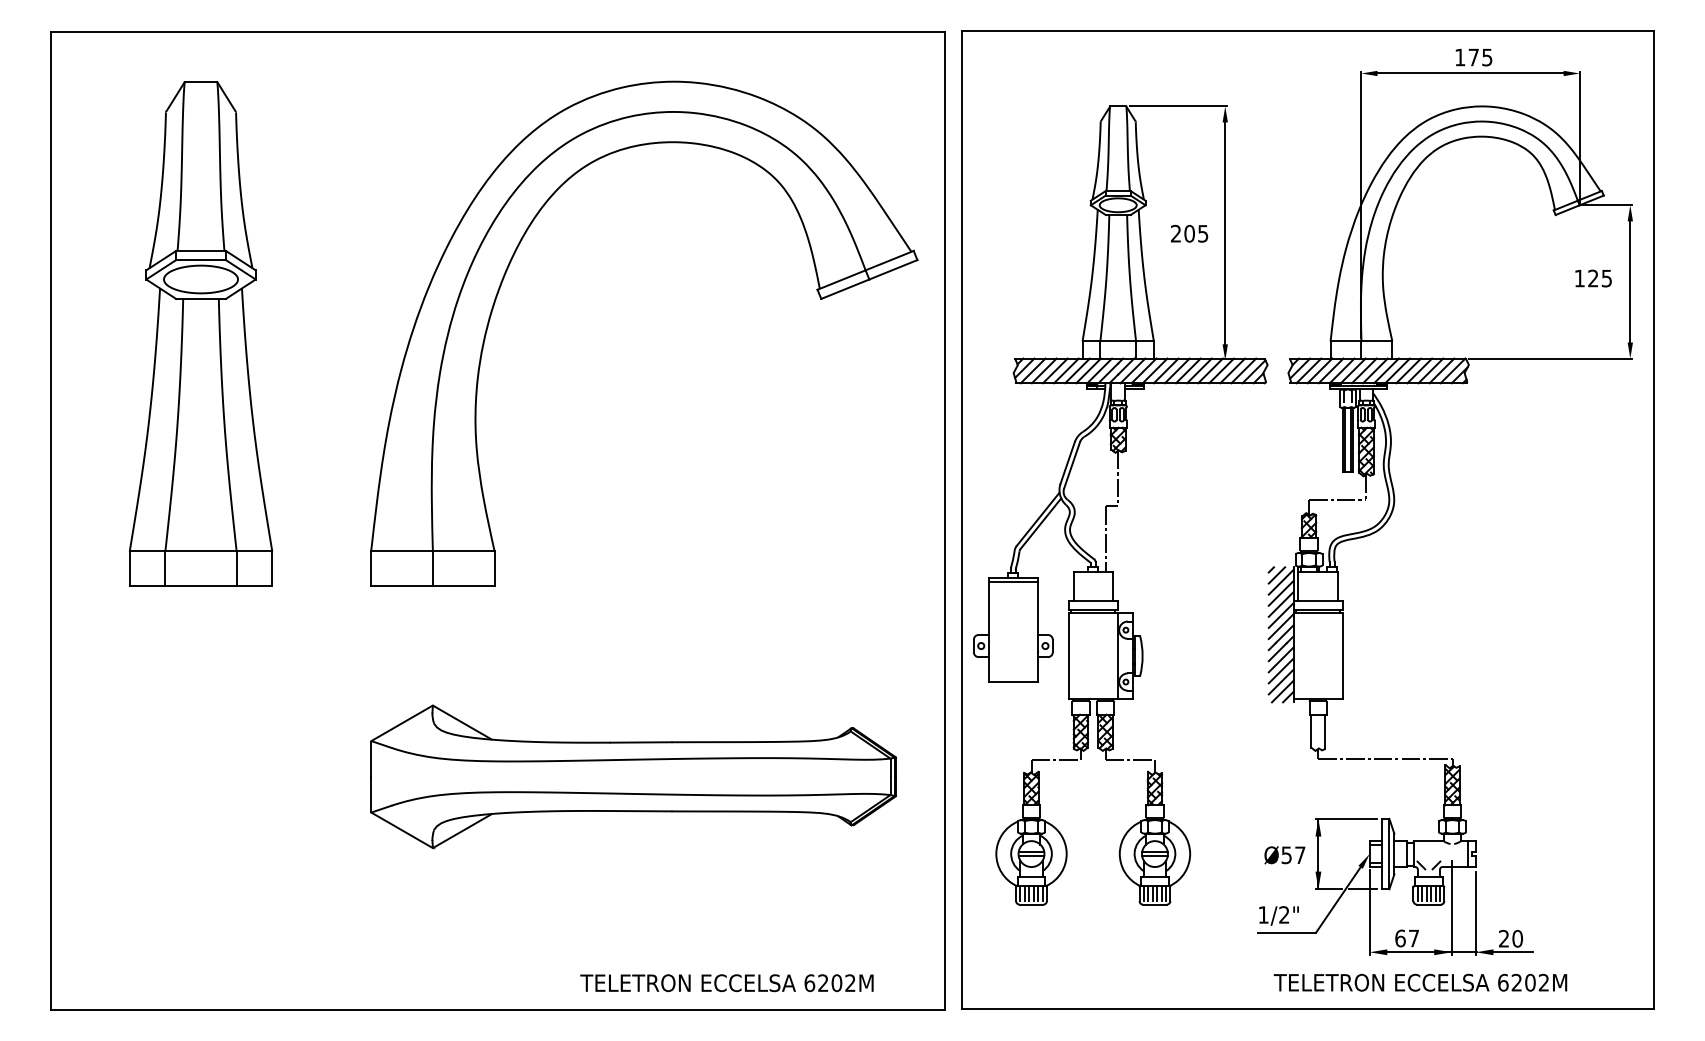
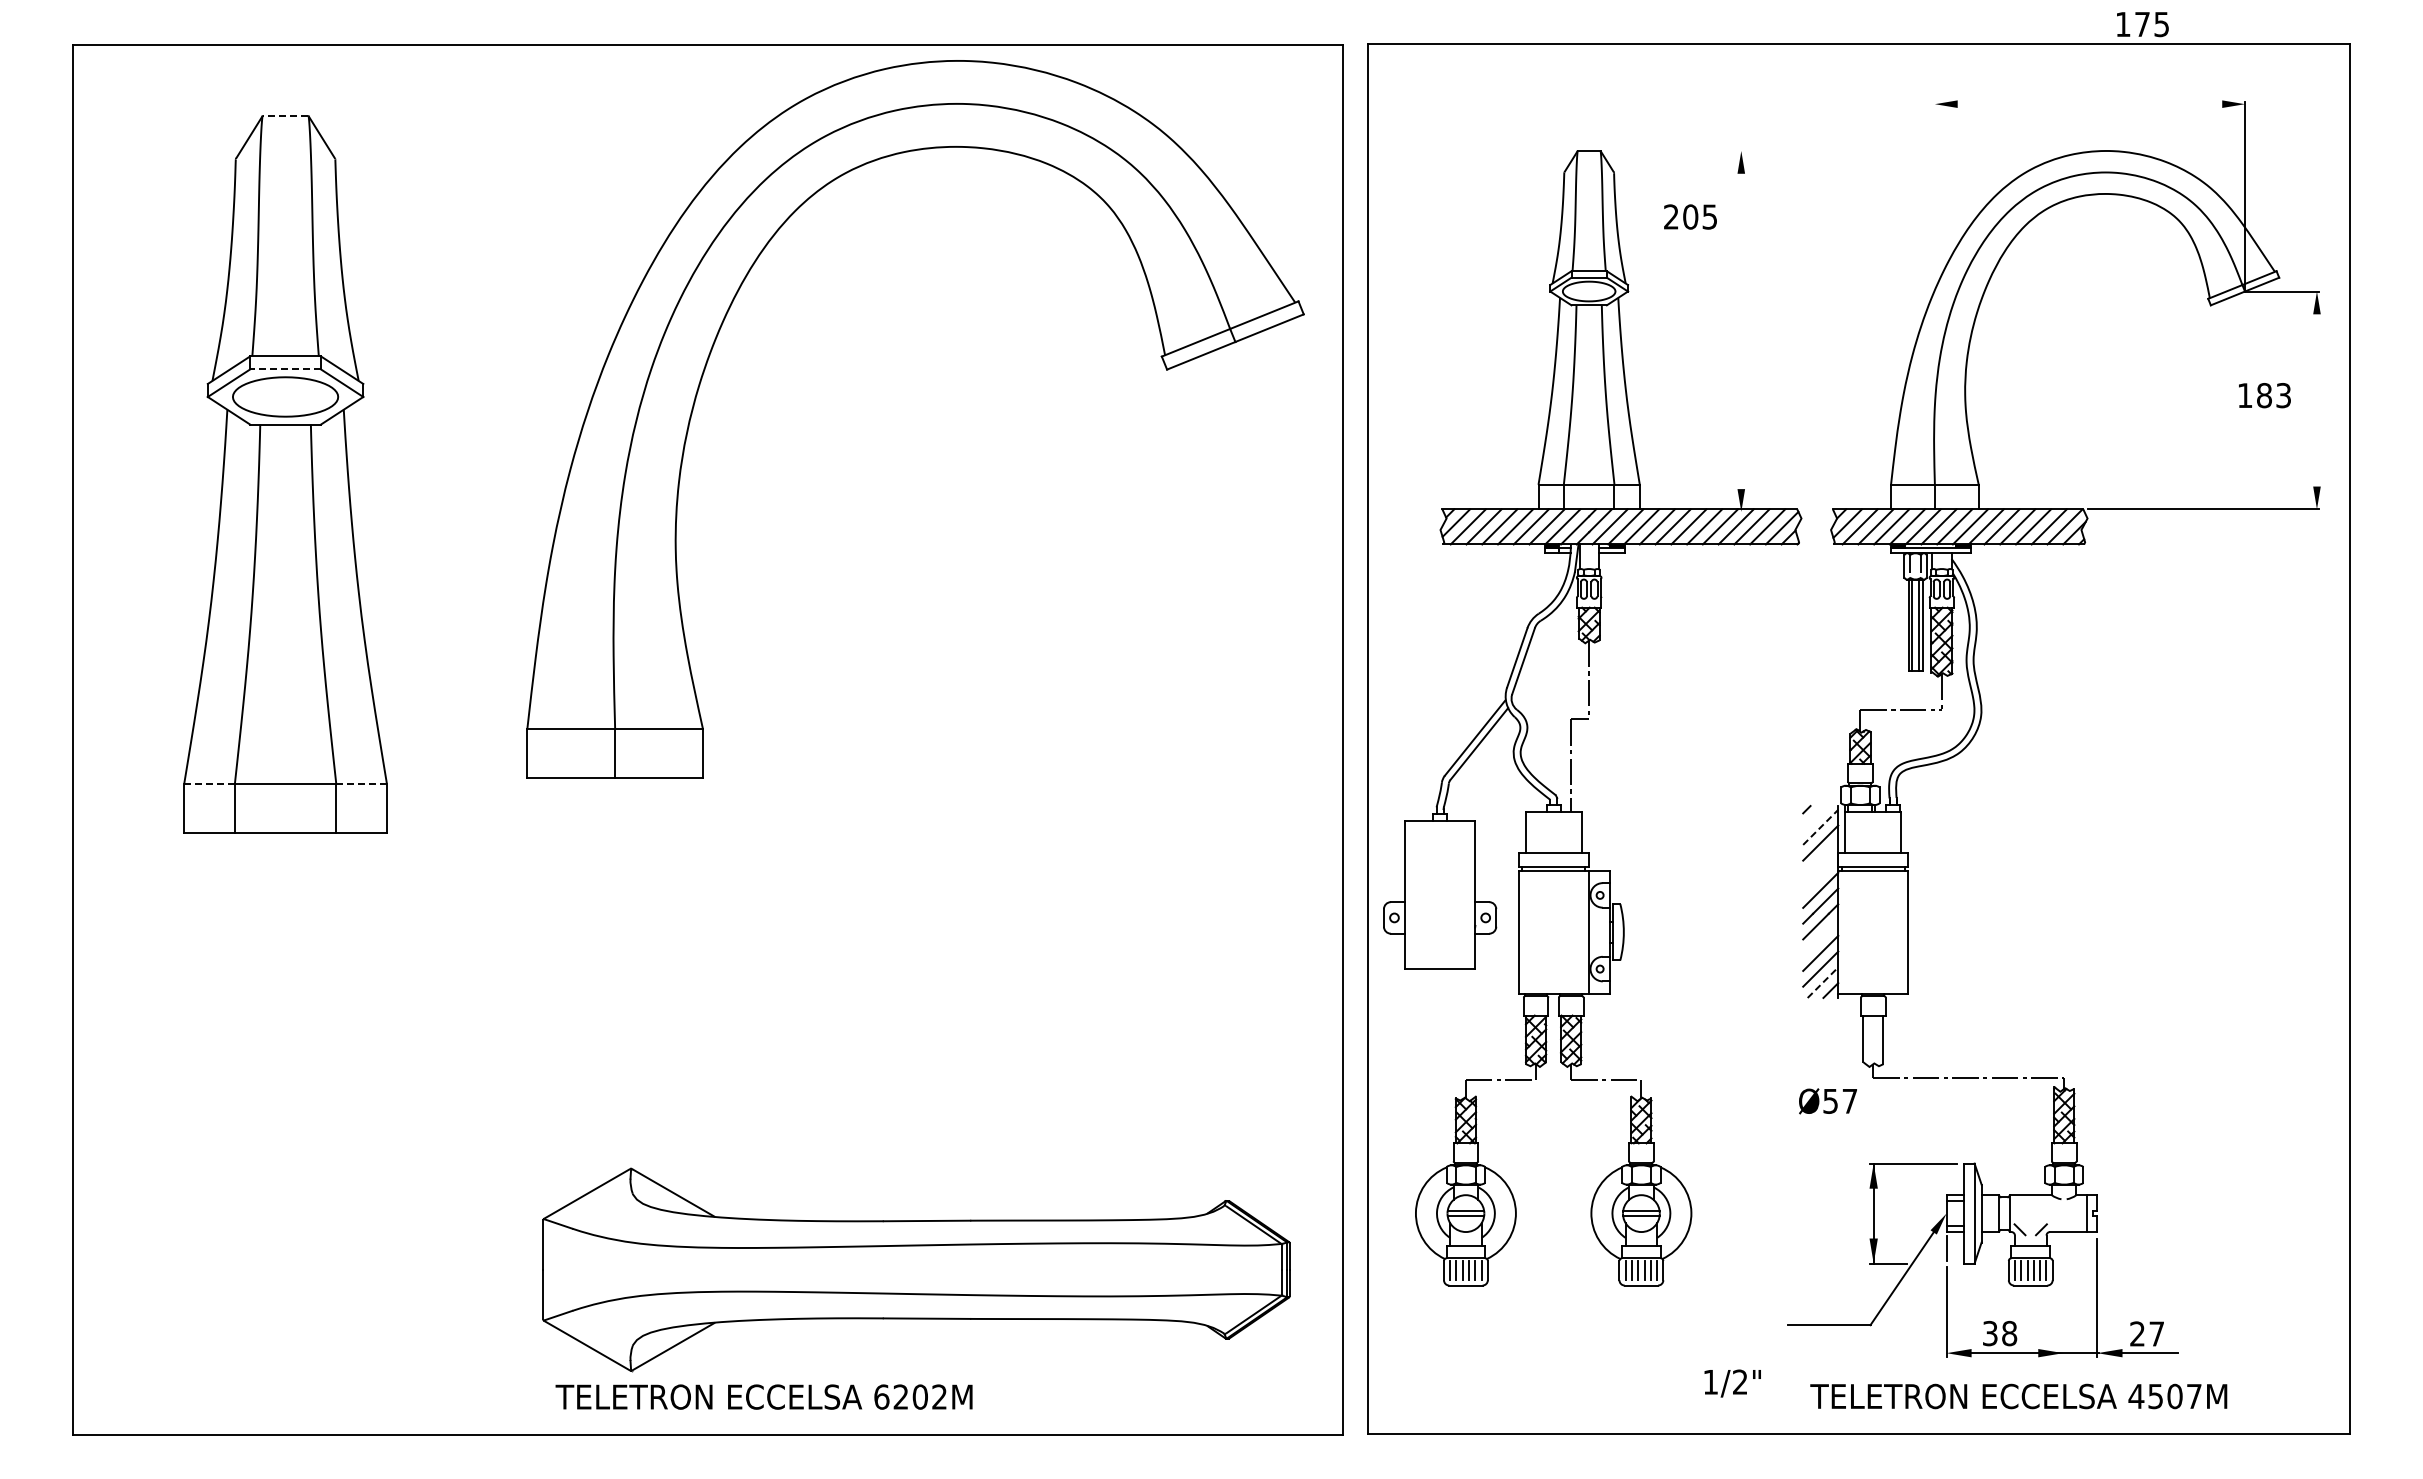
text: (1473, 57) -> (2142, 24), moved
line: (1470, 73) -> (2089, 104), removed
line: (200, 81) -> (285, 115), solid -> dashed
line: (1178, 106) -> (1674, 150), removed
line: (1361, 204) -> (1934, 290), removed
text: (1189, 233) -> (1690, 216), moved
line: (1225, 233) -> (1741, 331), removed
line: (200, 260) -> (285, 369), solid -> dashed
part: (504, 278) -> (716, 340), moved
text: (1599, 278) -> (2273, 395), 125 -> 183
line: (1629, 281) -> (2316, 400), removed
line: (148, 551) -> (210, 783), solid -> dashed
line: (255, 551) -> (362, 783), solid -> dashed
line: (1276, 575) -> (1814, 817), removed
line: (1013, 582) -> (1440, 827), removed
line: (1280, 582) -> (1820, 827), solid -> dashed
line: (1280, 604) -> (1820, 858), removed
line: (1280, 615) -> (1820, 874), removed
line: (1280, 659) -> (1820, 937), removed
line: (1282, 691) -> (1822, 982), solid -> dashed
part: (633, 776) -> (916, 1269), moved
text: (1284, 855) -> (1827, 1101), moved
line: (1363, 889) -> (1937, 1263), removed
line: (1451, 907) -> (2063, 1289), removed
text: (1278, 915) -> (1732, 1383), moved
text: (1406, 938) -> (1999, 1333), 67 -> 38
text: (1517, 938) -> (2156, 1333), 20 -> 27
text: (726, 982) -> (763, 1396), moved
text: (1523, 982) -> (2164, 1396), 6202M -> 4507M

